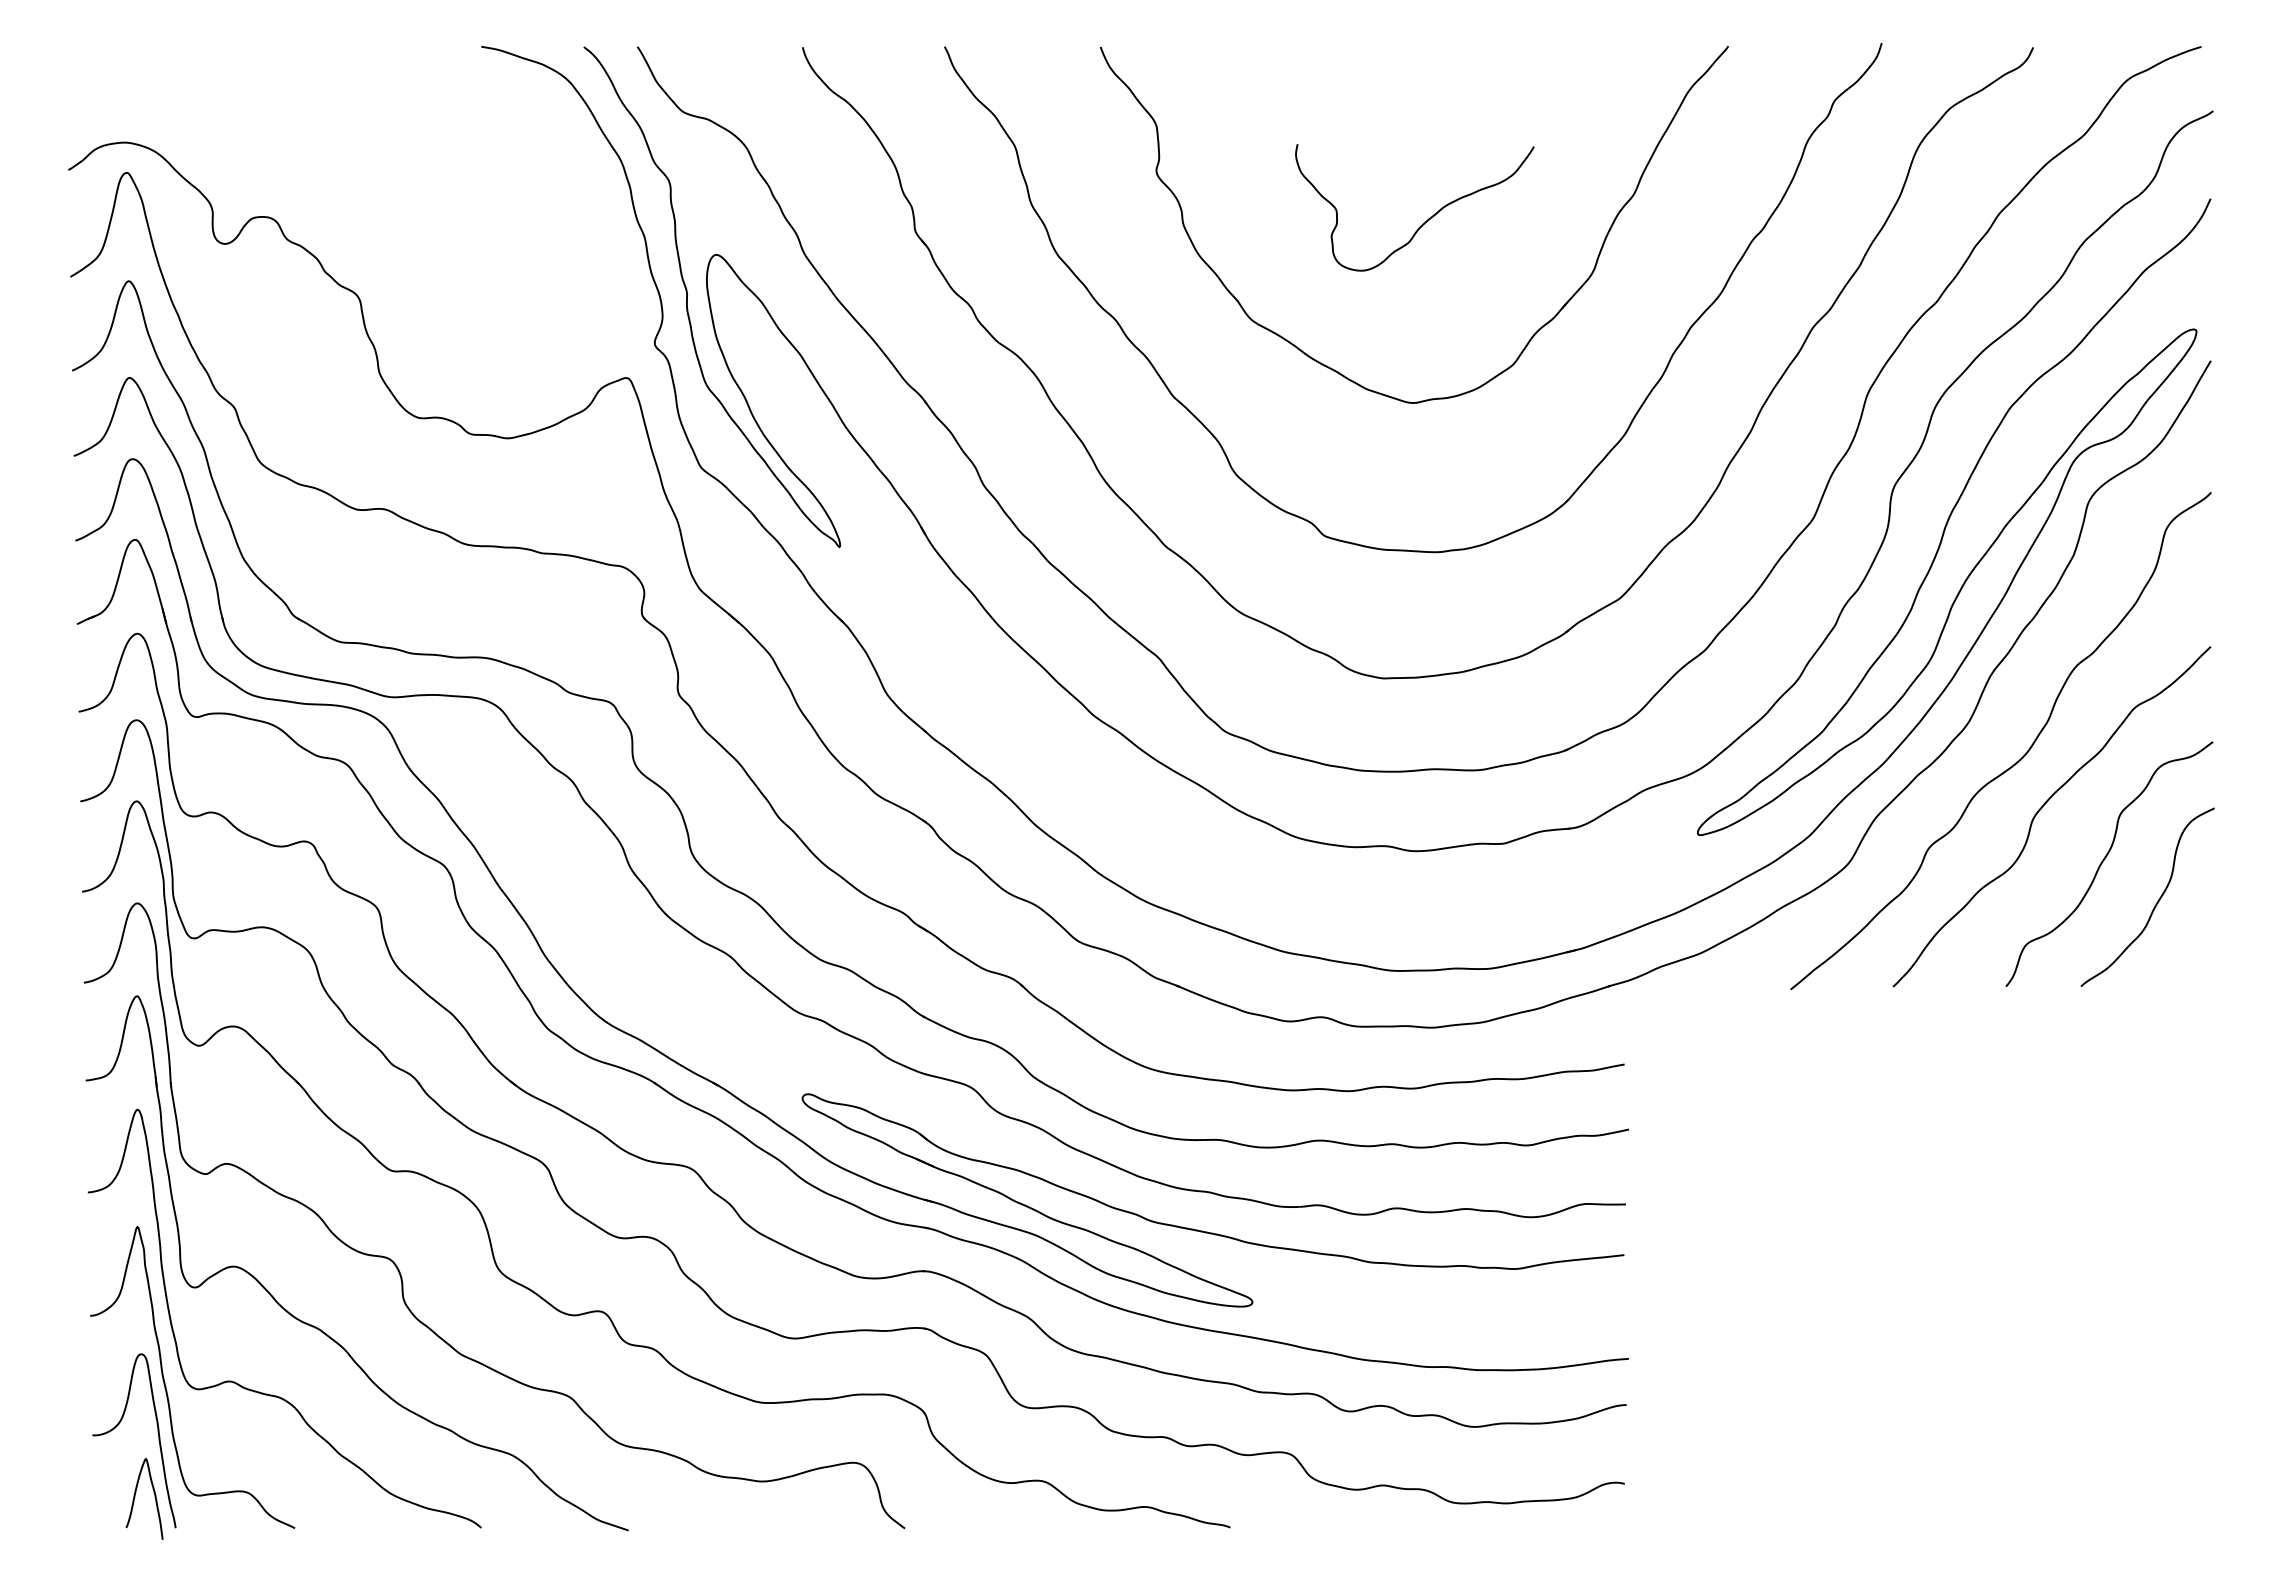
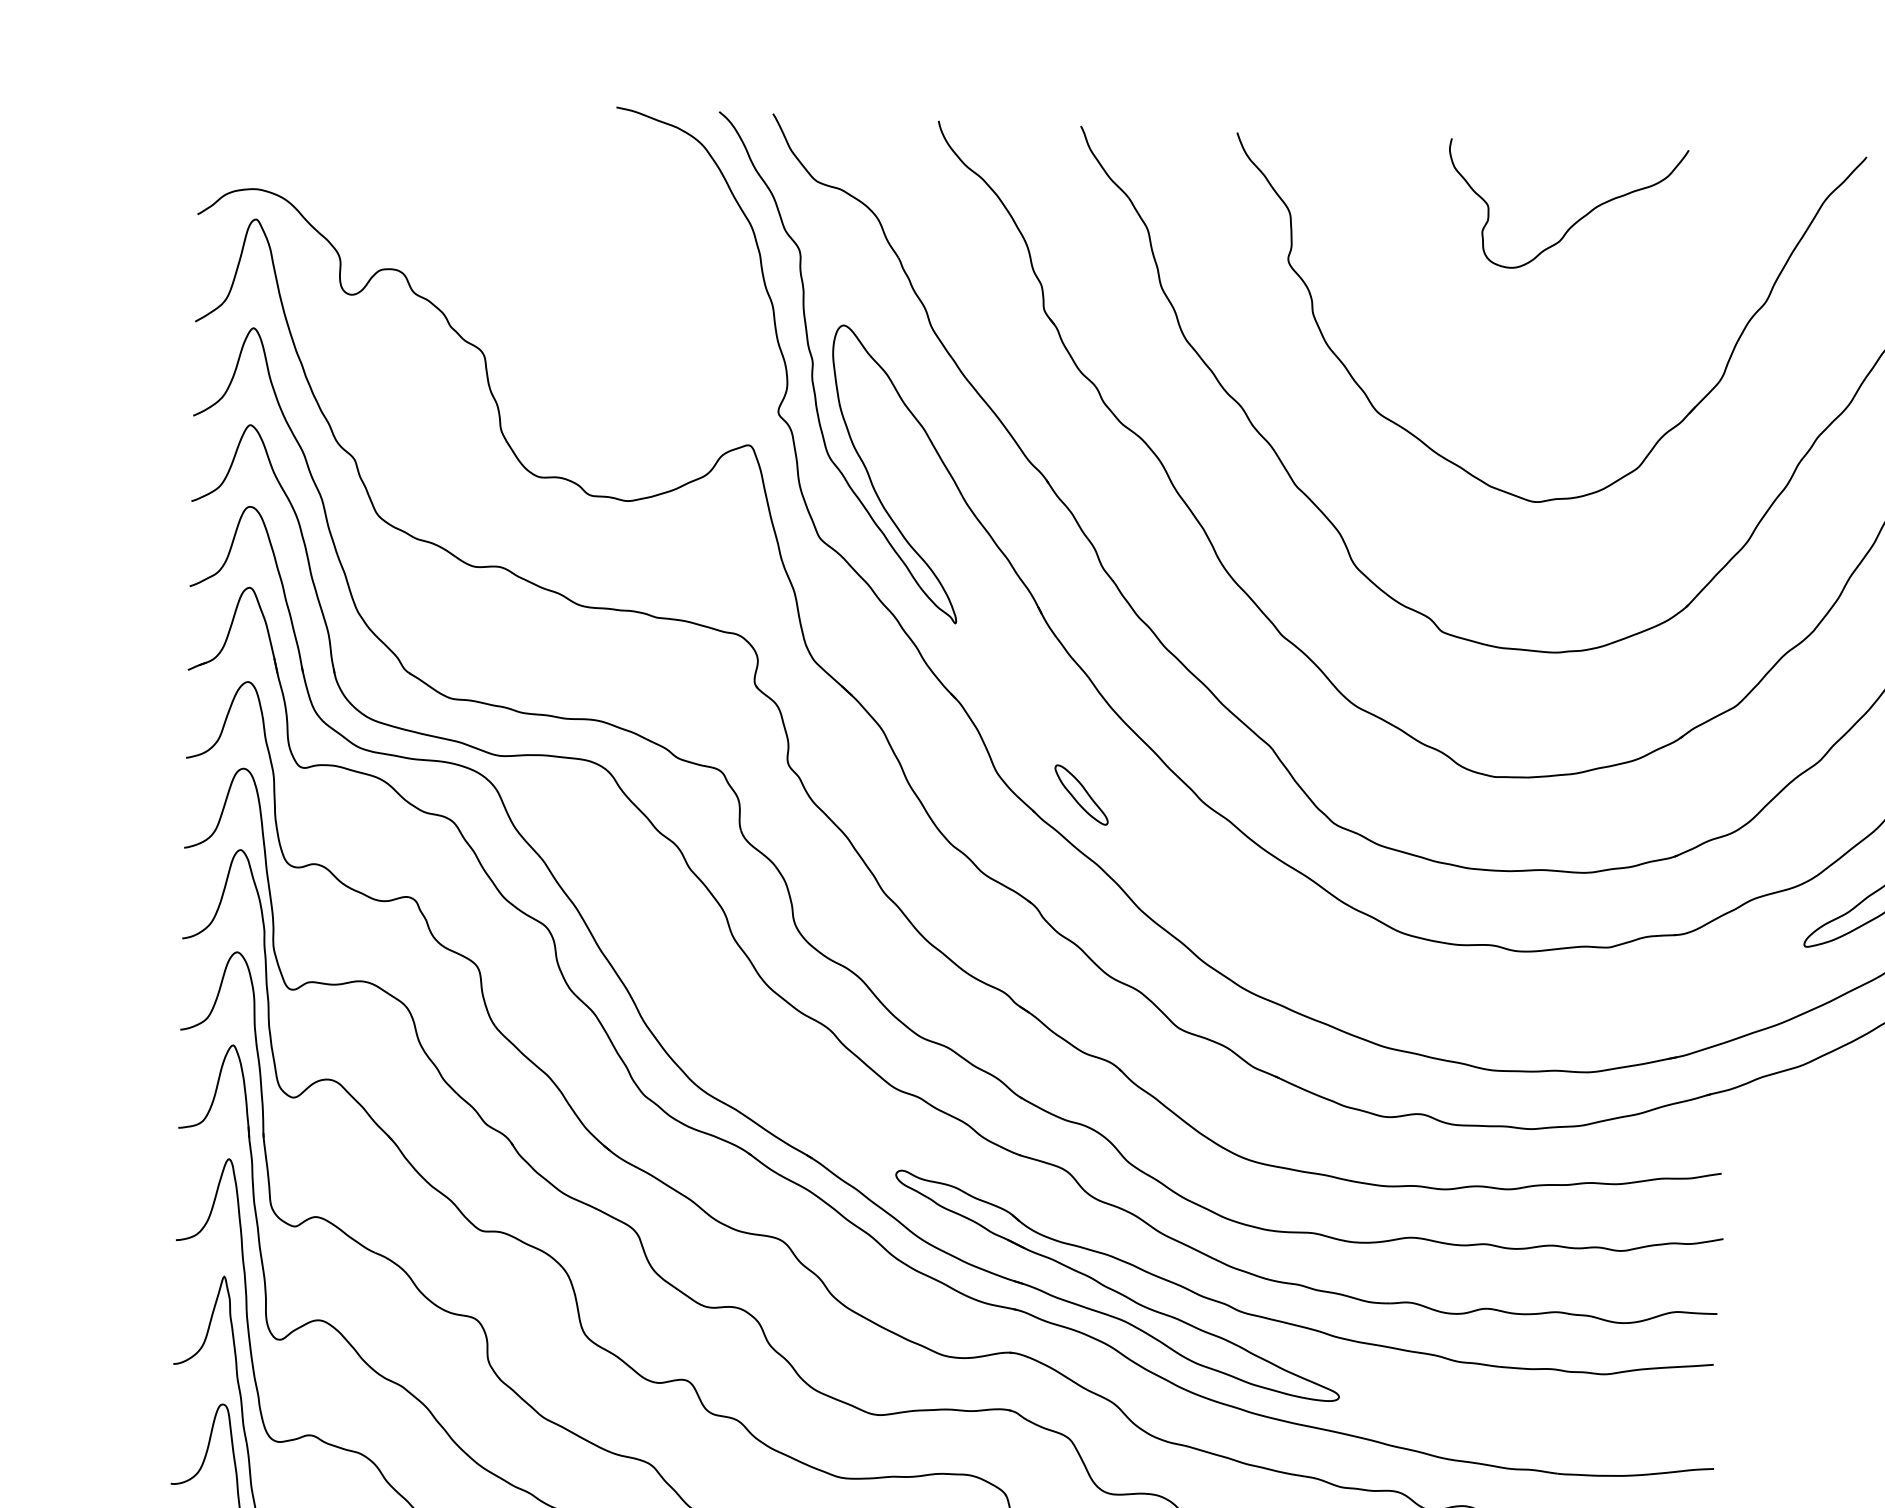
curve: (1427, 219) -> (1579, 219), moved
part: (972, 712) -> (1082, 794), added

